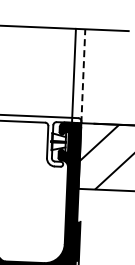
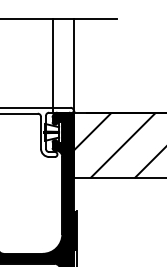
line: (73, 75) -> (52, 65), moved
line: (82, 75) -> (73, 65), dashed -> solid

